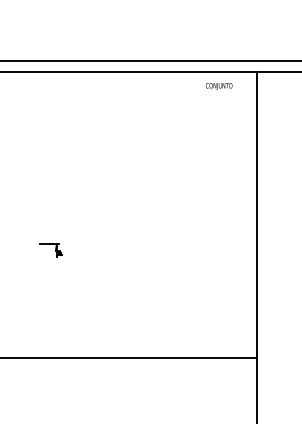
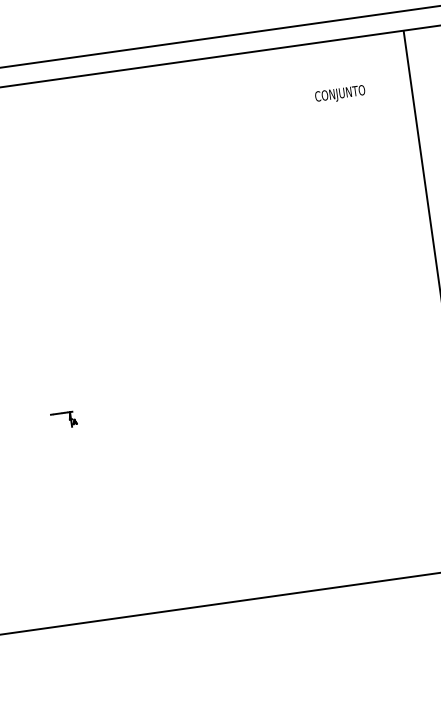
text: (219, 86) -> (340, 94), moved
part: (50, 250) -> (63, 420), size x0.6

